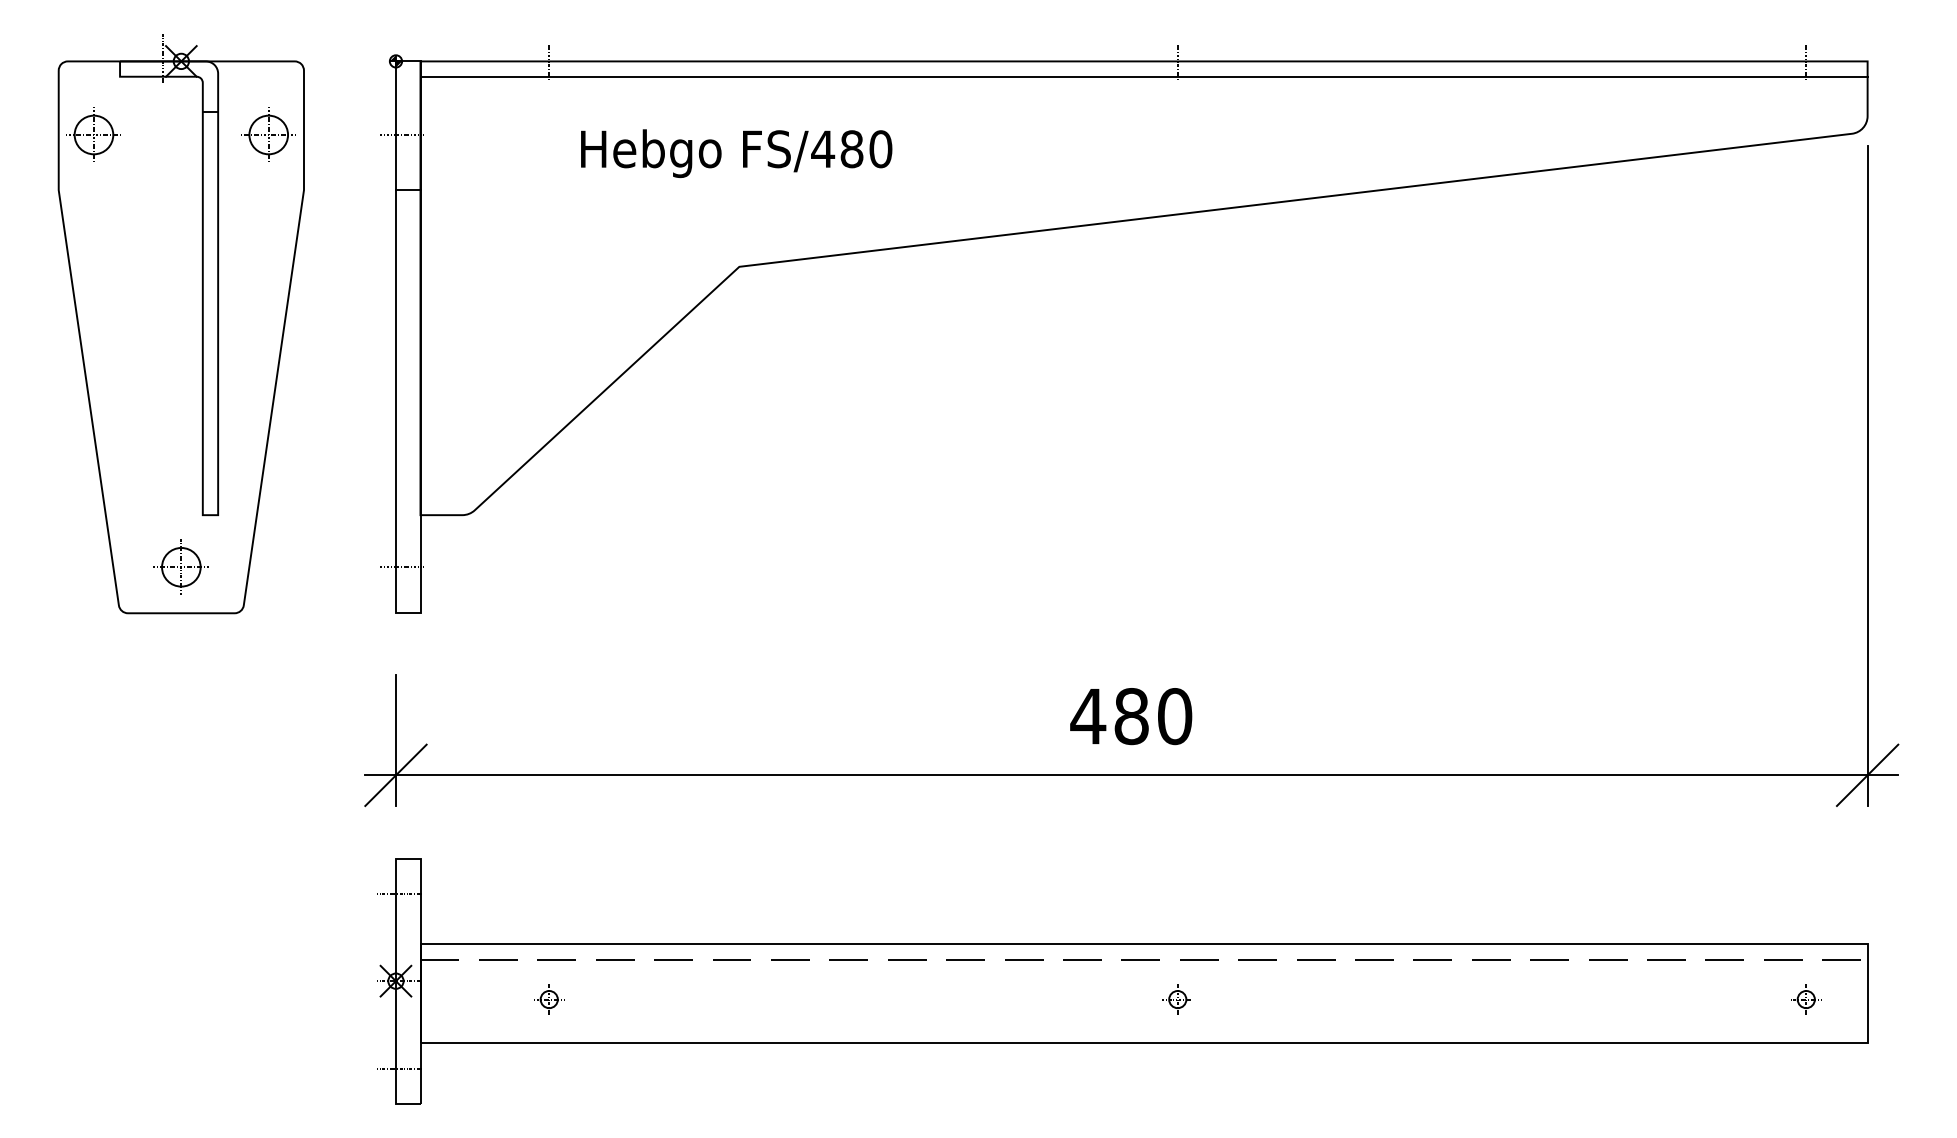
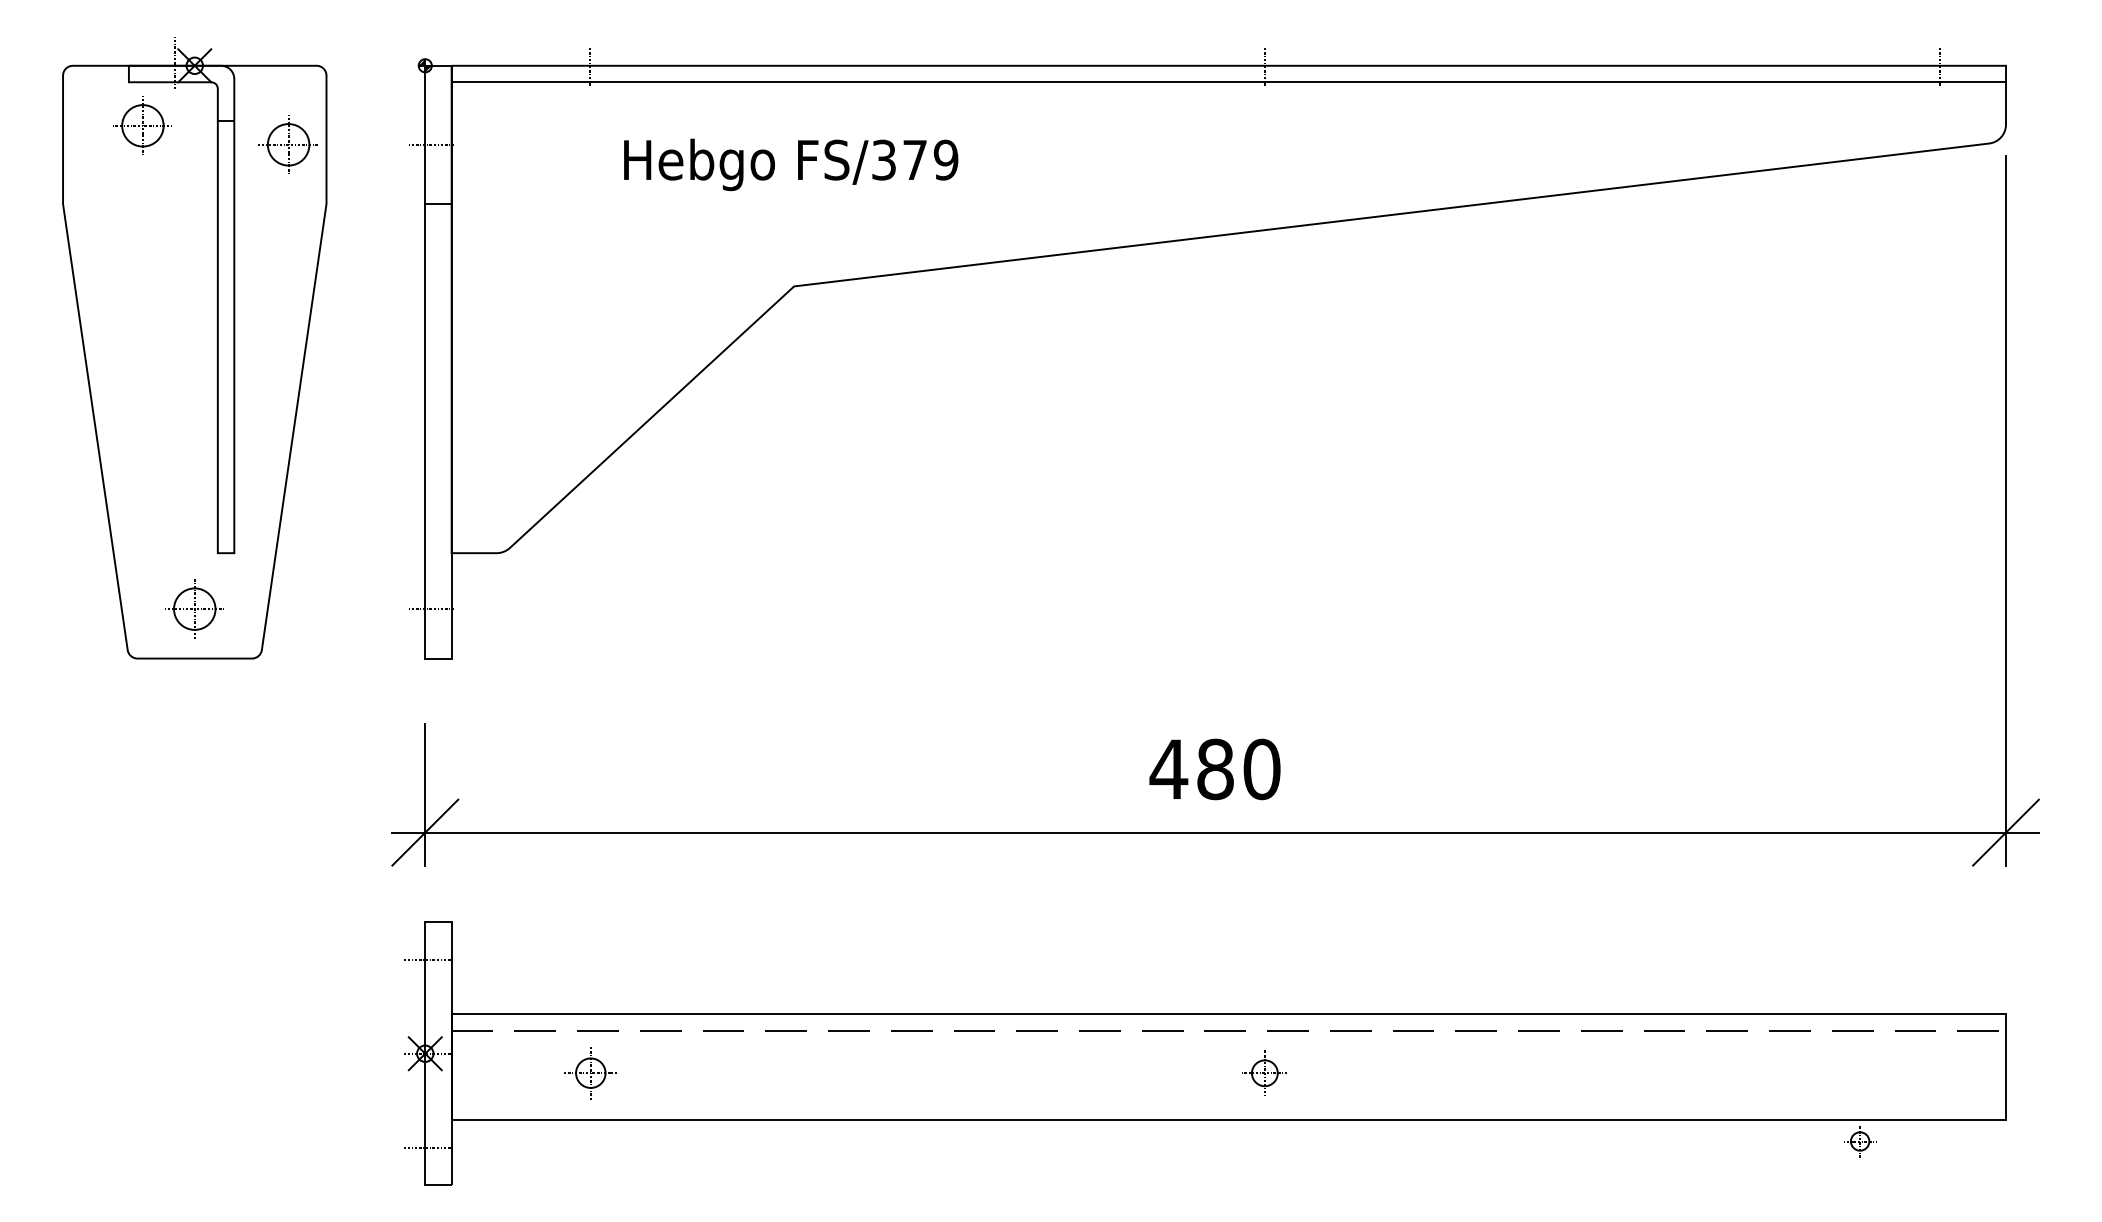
part: (93, 134) -> (142, 125), moved
text: (851, 148) -> (914, 159), FS/480 -> FS/379
part: (547, 999) -> (588, 1073), size x1.6
part: (1178, 999) -> (1265, 1073), size x1.4
part: (1806, 999) -> (1860, 1141), moved

